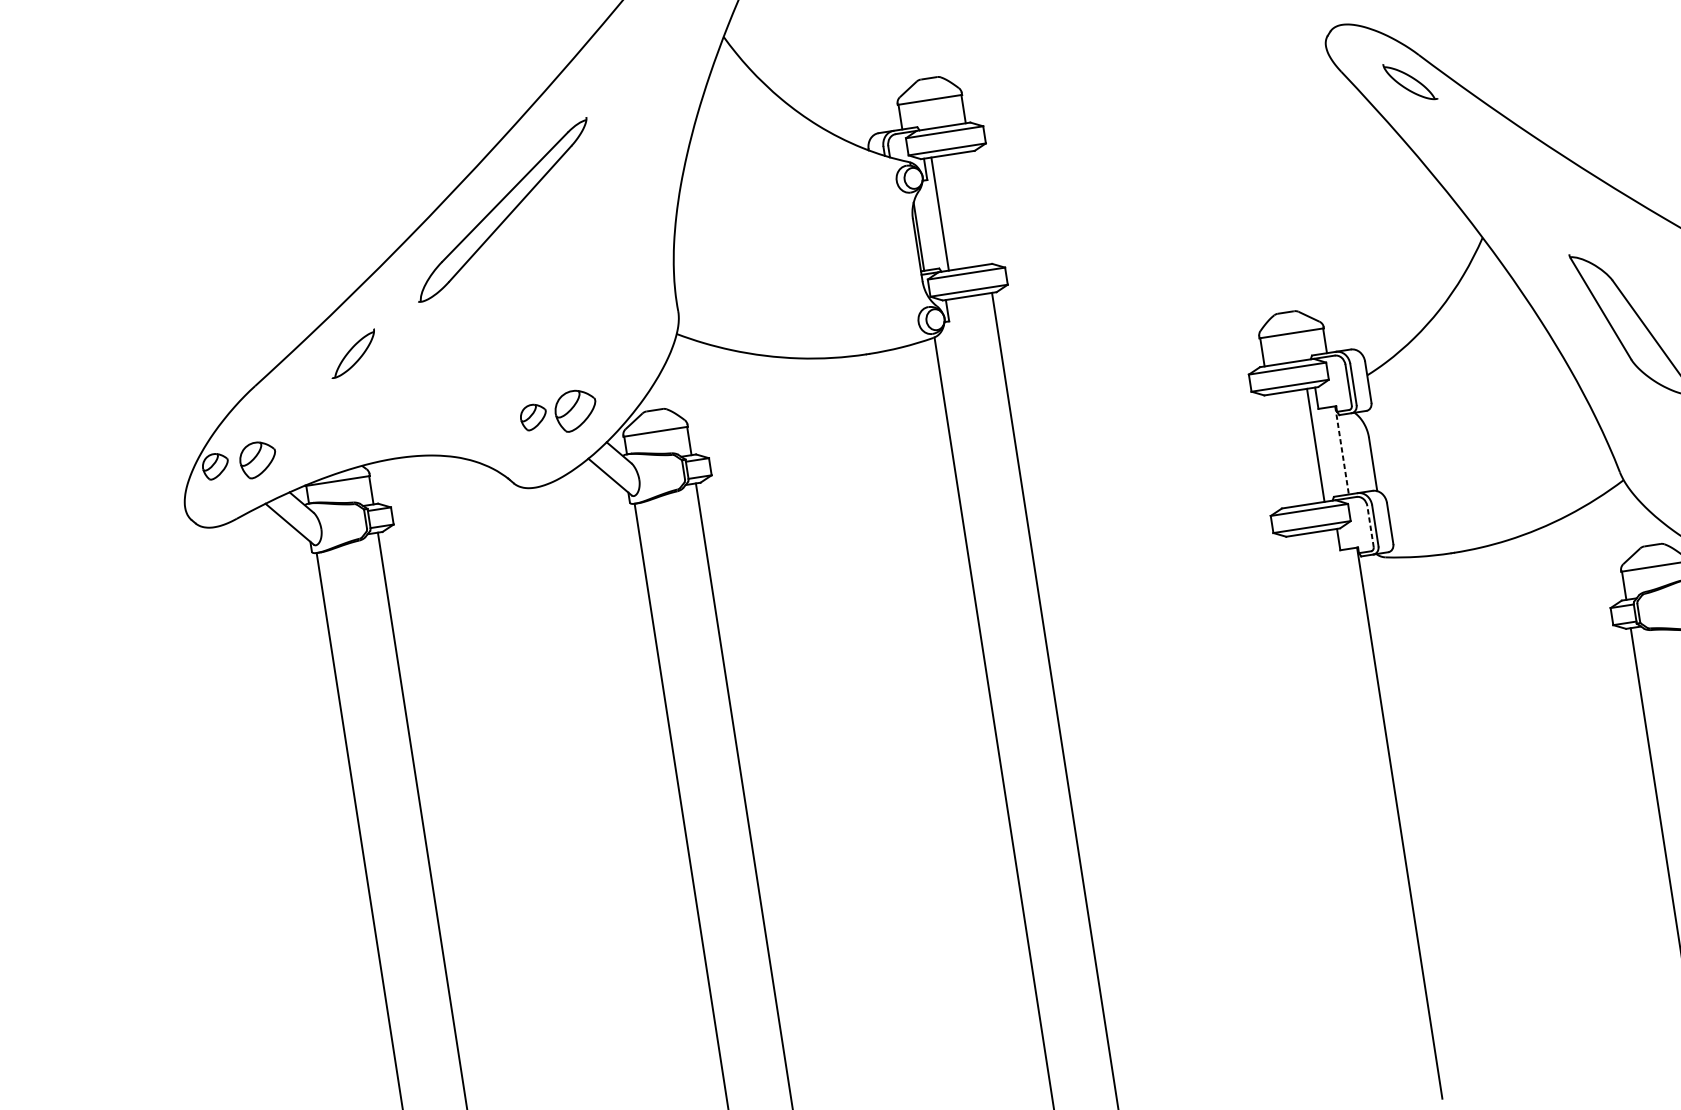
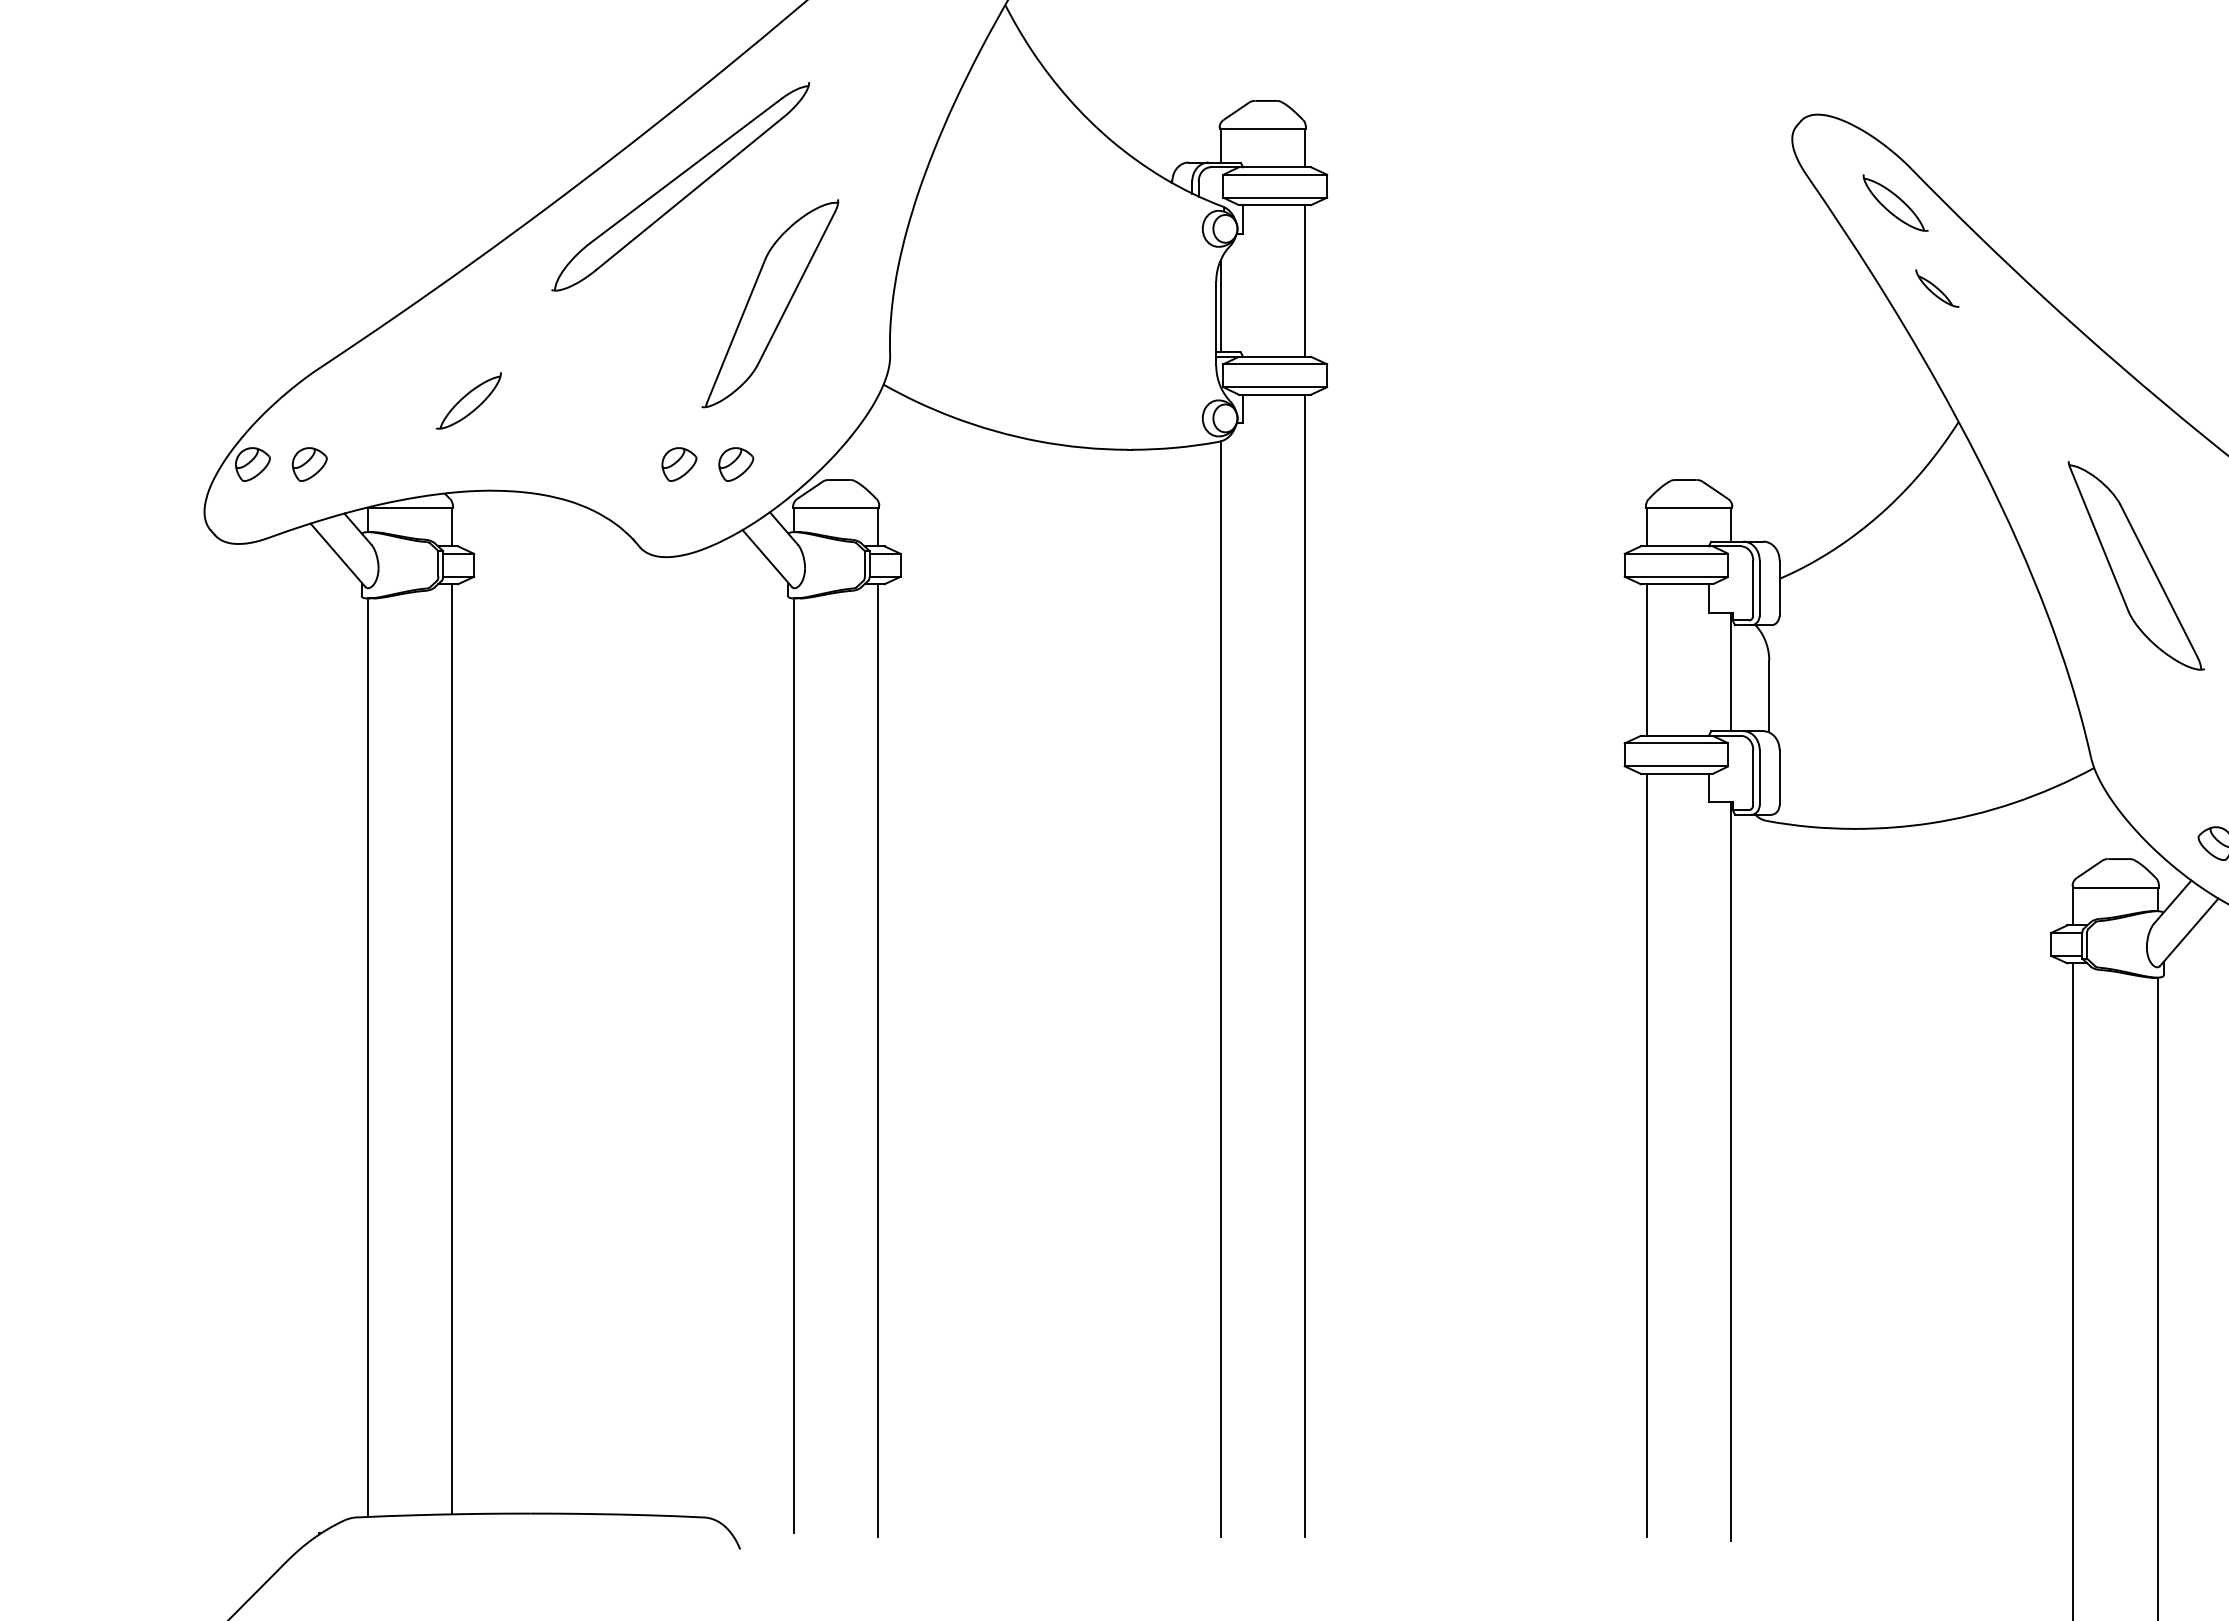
part: (1451, 140) -> (1937, 288), added
line: (939, 213) -> (1304, 280), moved
part: (583, 286) -> (770, 303), added
part: (352, 353) -> (468, 400), moved
part: (576, 410) -> (736, 464), size x0.62
line: (1316, 444) -> (1647, 659), moved
line: (1342, 450) -> (1731, 672), dashed -> solid
part: (257, 459) -> (309, 464), size x0.71
line: (1370, 526) -> (1753, 777), dashed -> solid
line: (1335, 819) -> (1647, 1154), added

